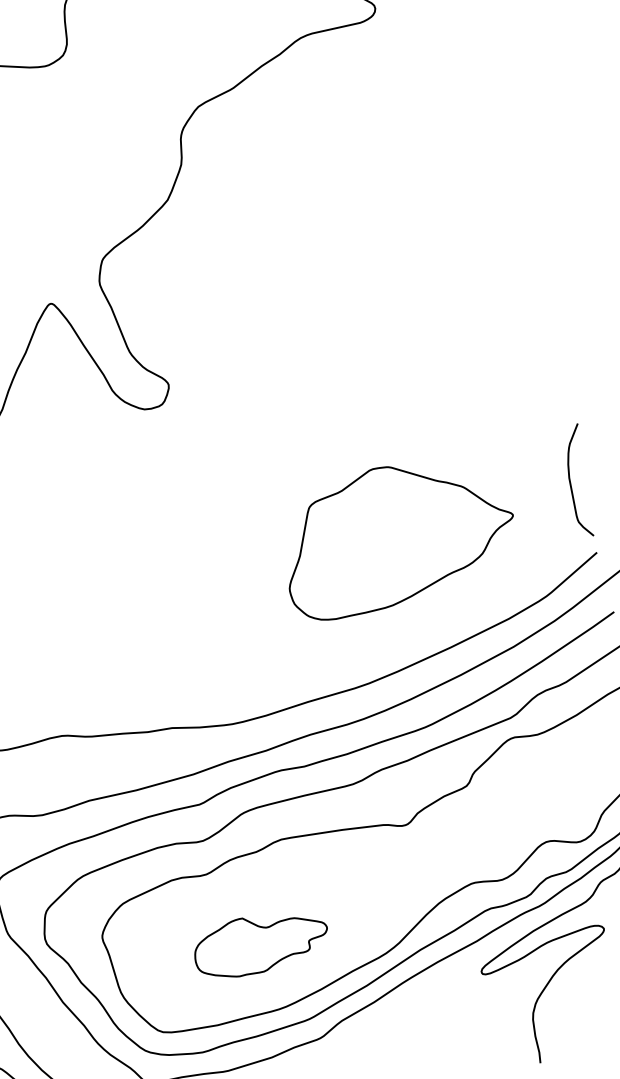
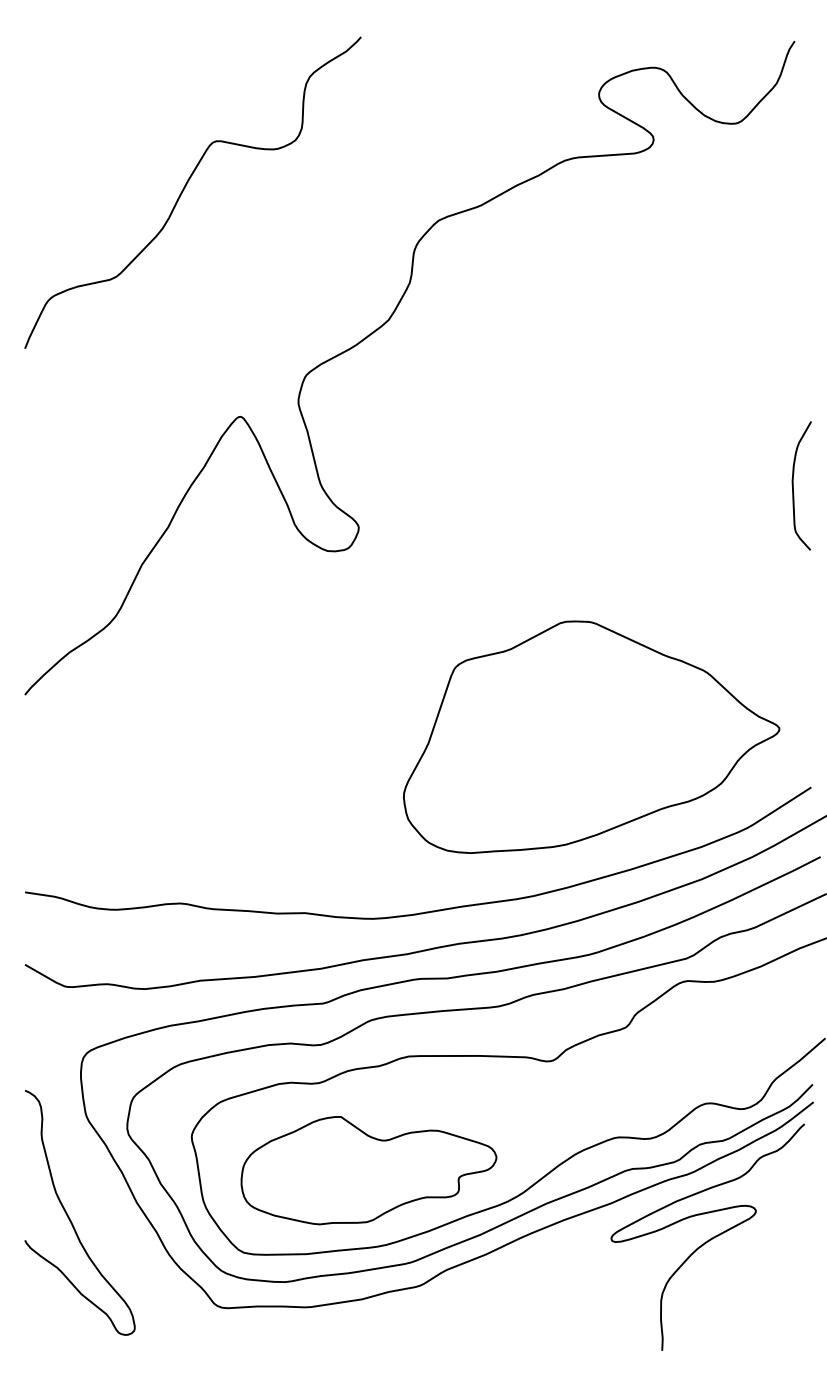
curve: (570, 481) -> (793, 485), moved
part: (398, 536) -> (591, 736), size x1.43
part: (260, 944) -> (368, 1170), size x1.67

